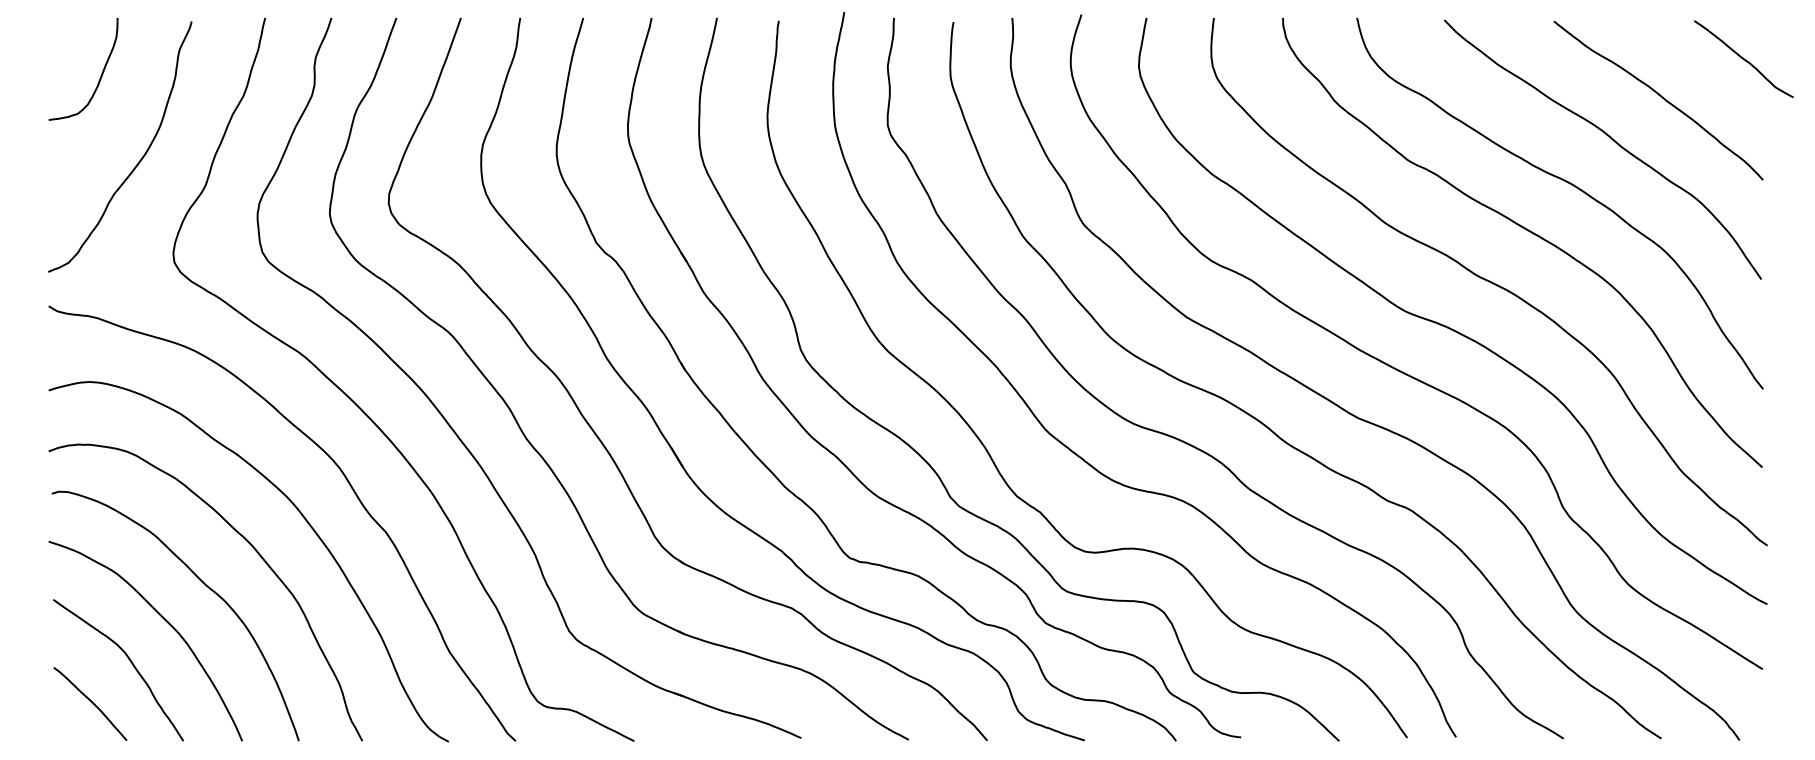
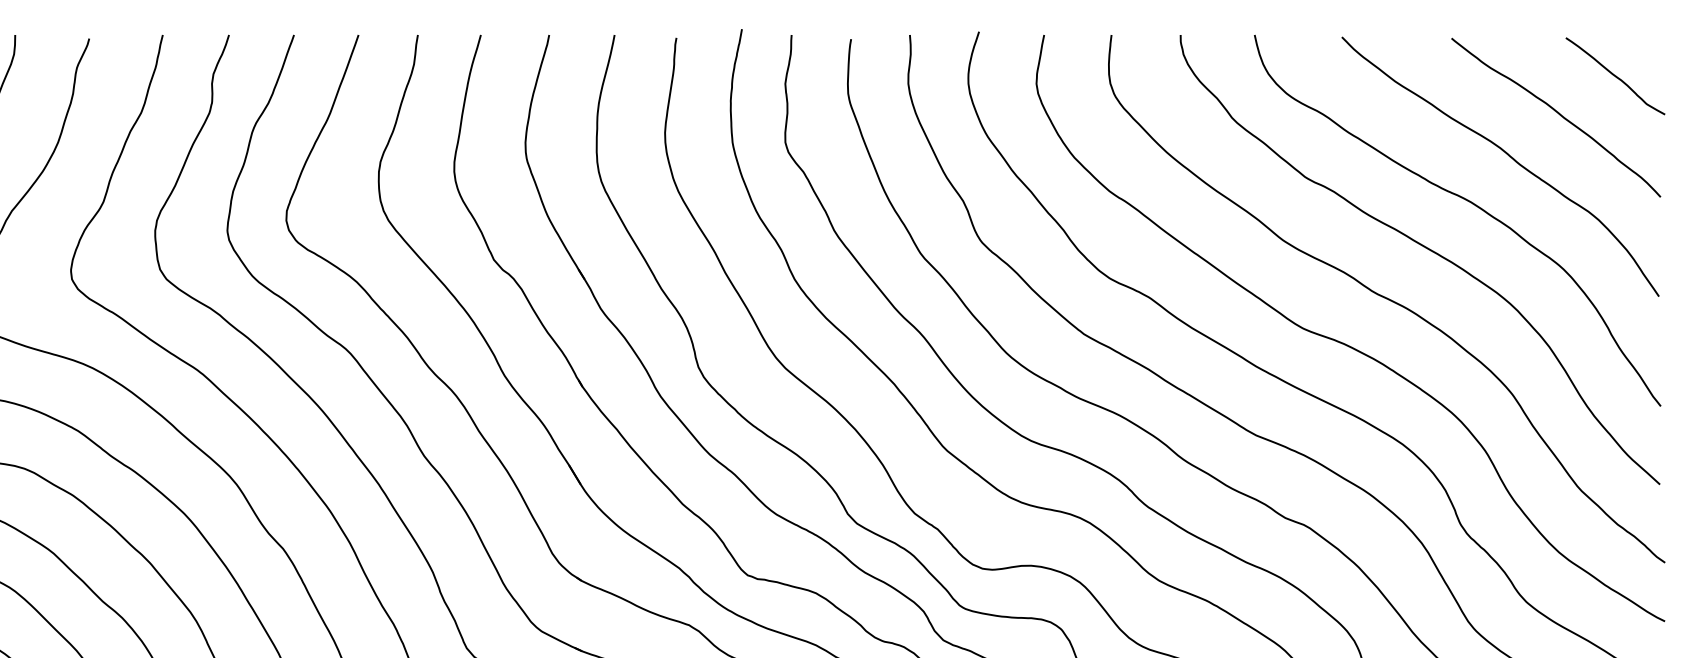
curve: (1743, 58) -> (1615, 75), moved

